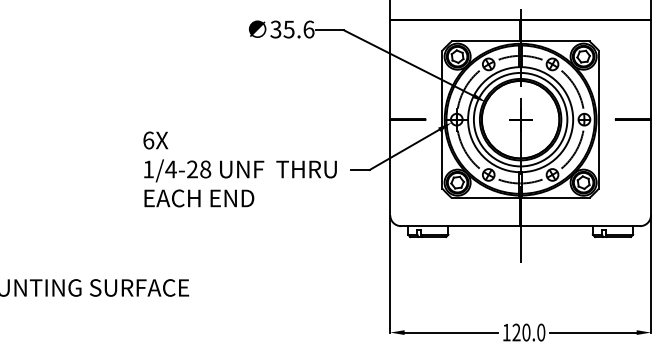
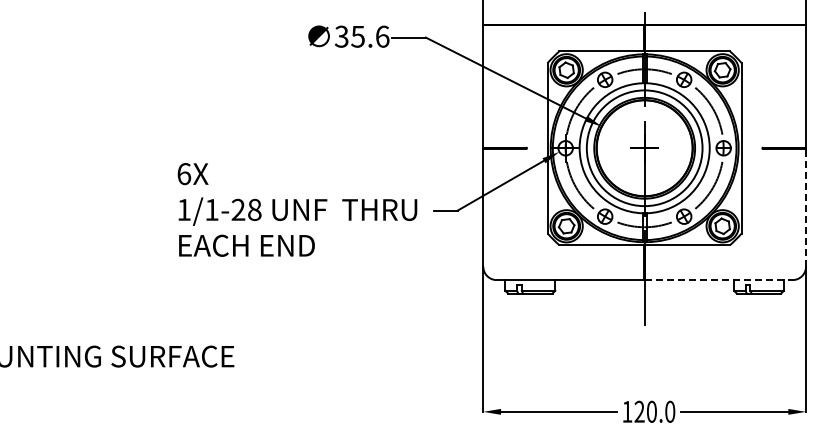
line: (651, 167) -> (806, 207), solid -> dashed
text: (170, 169) -> (211, 209), 1/4-28 -> 1/1-28
line: (580, 226) -> (718, 280), solid -> dashed

